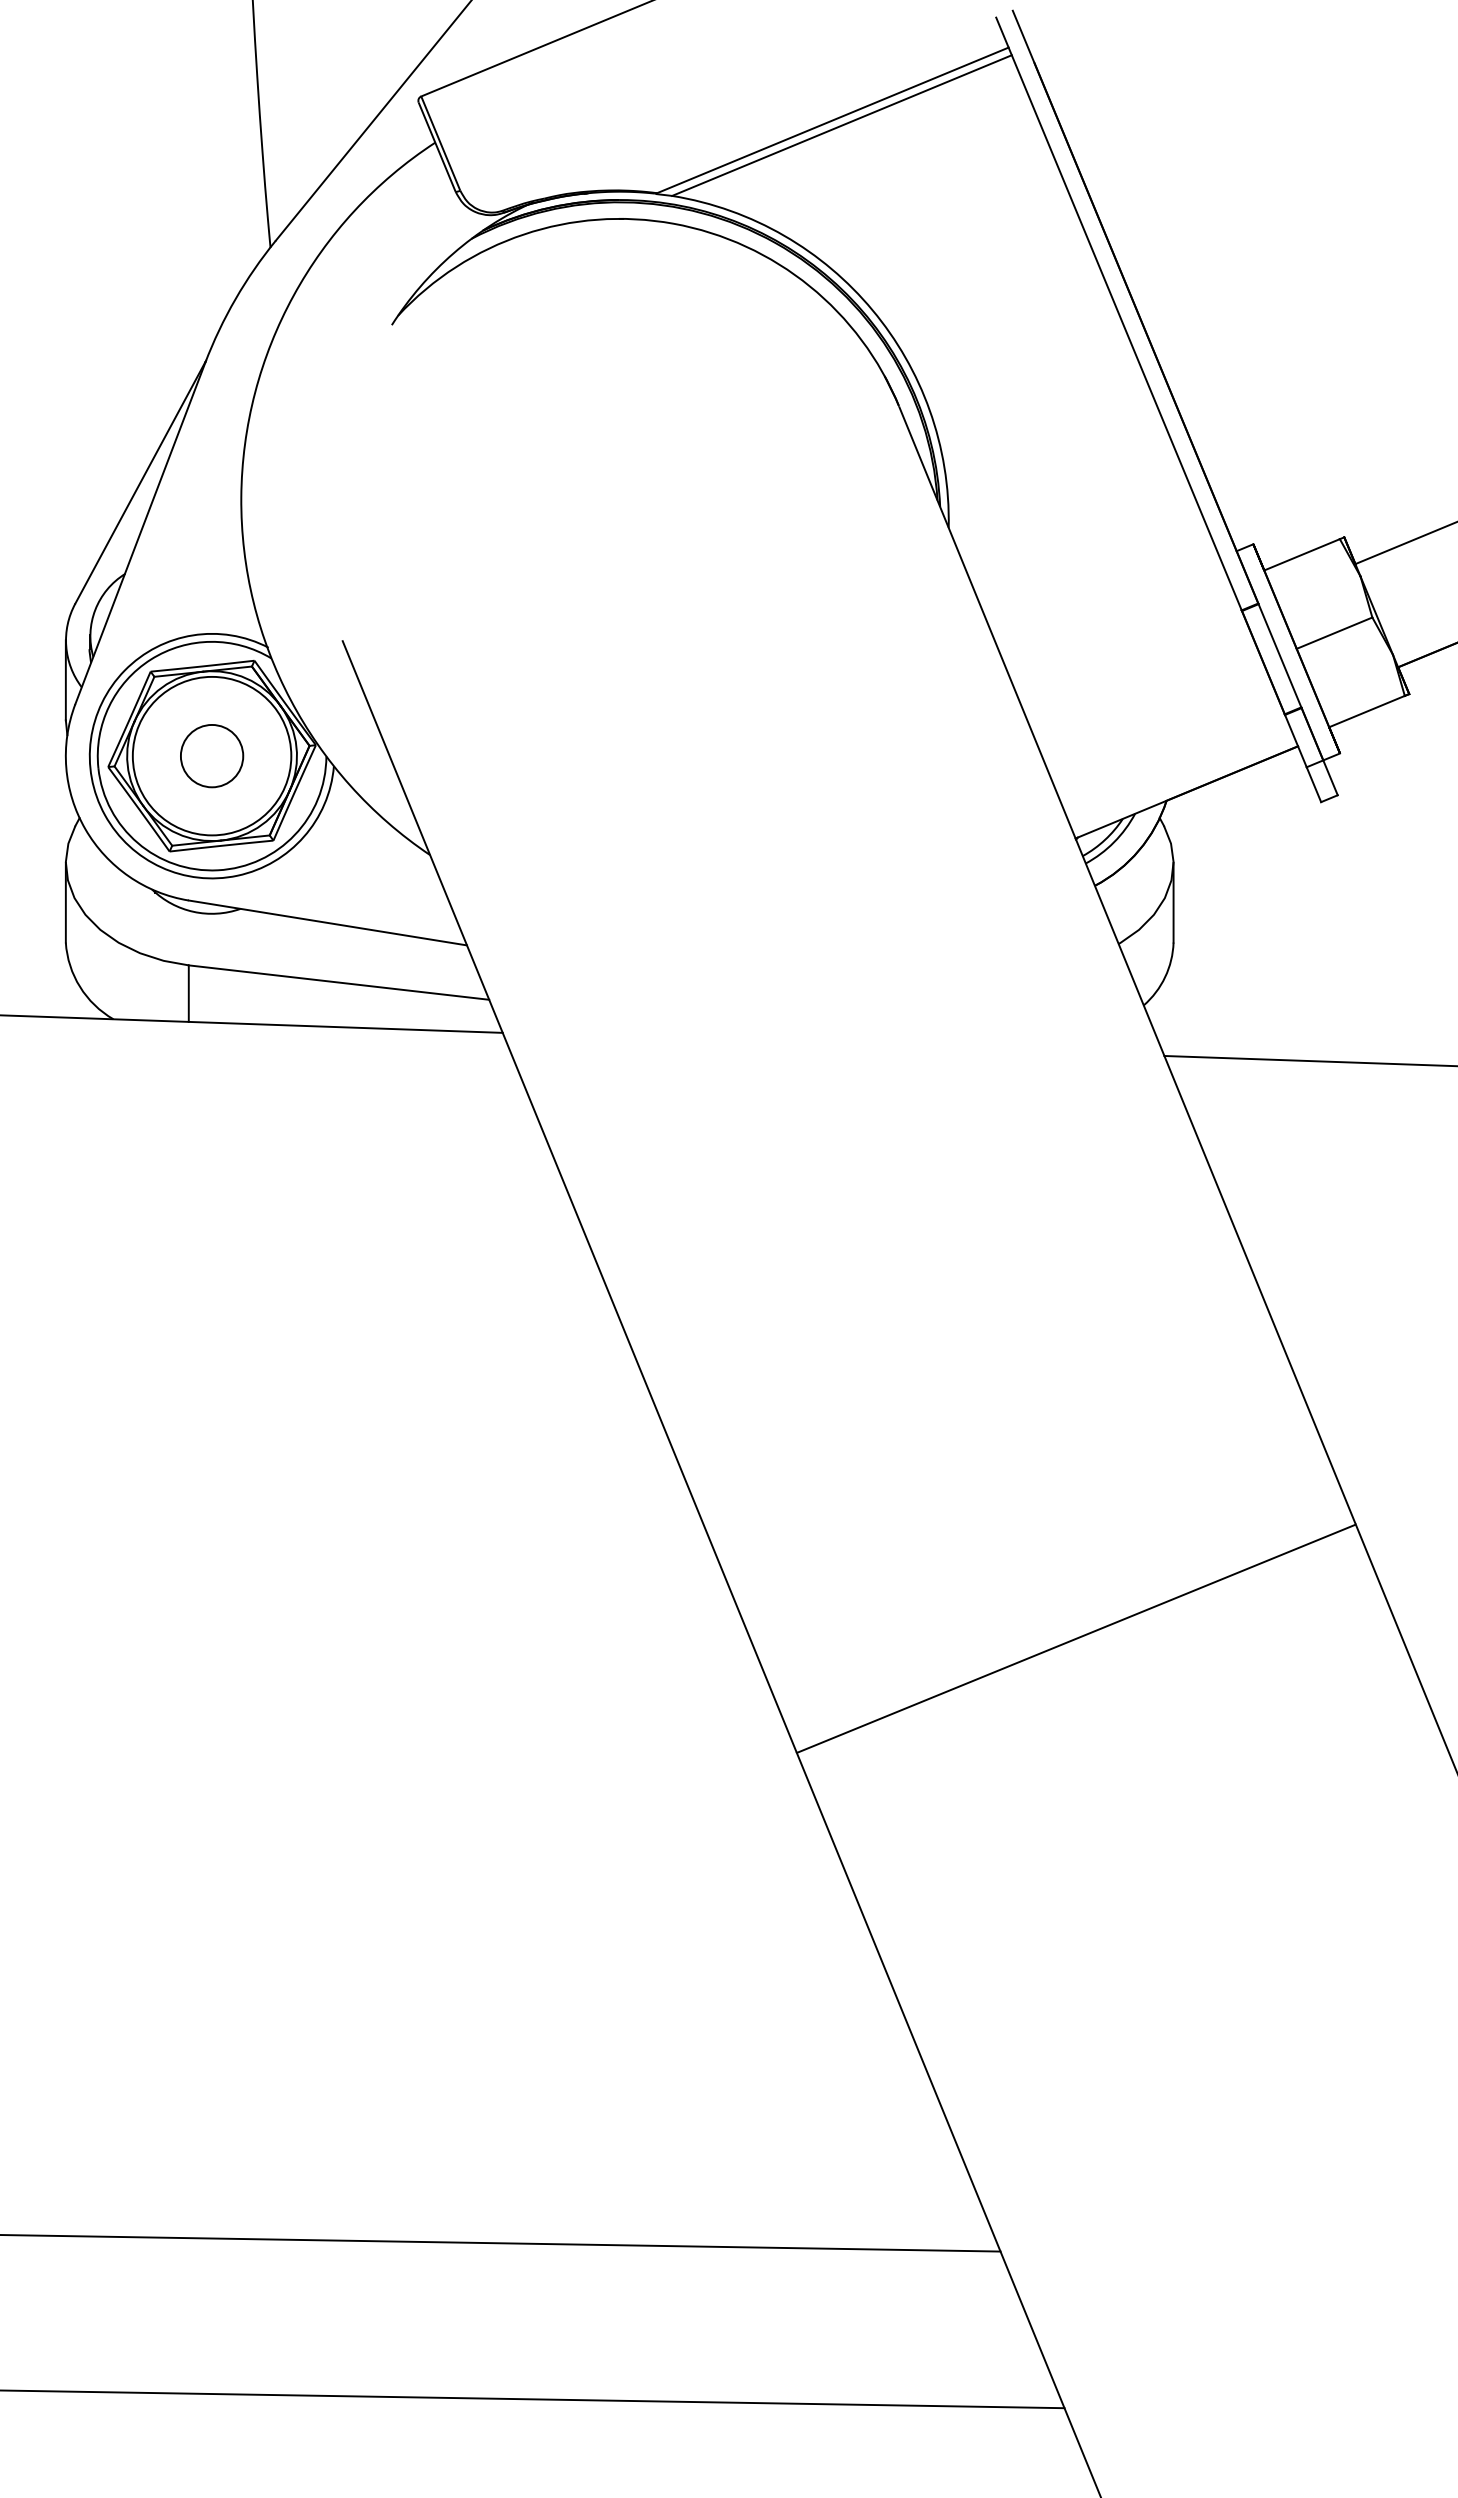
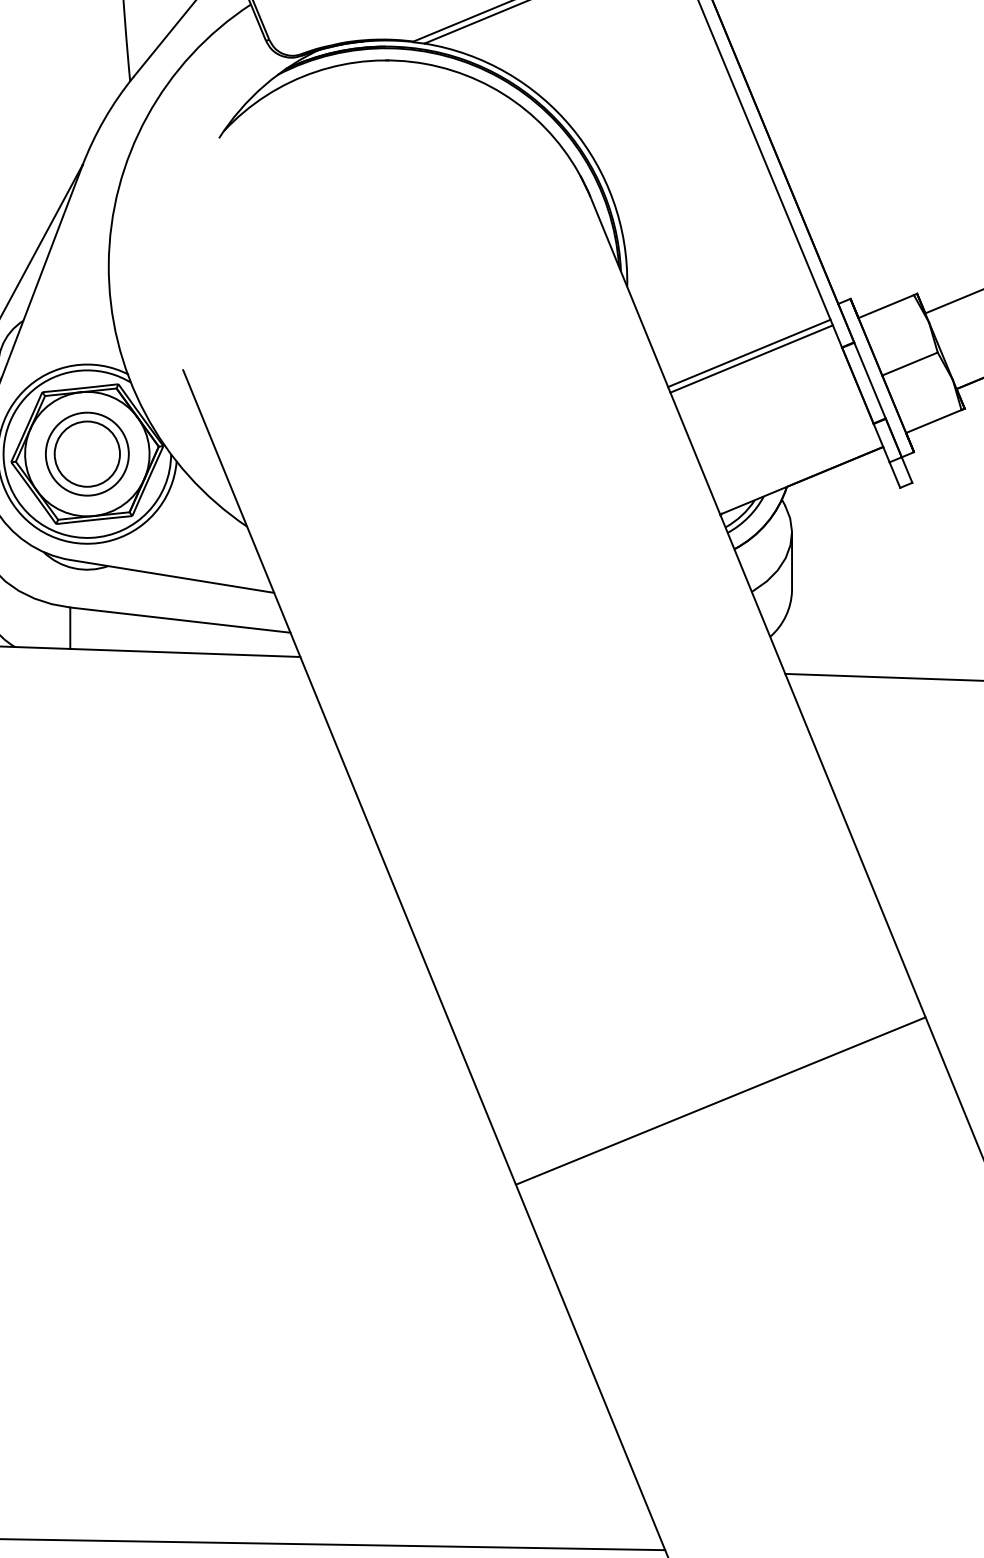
line: (1115, 618) -> (749, 353), added
line: (1118, 626) -> (751, 359), added
circle: (211, 755) -> (86, 453), size x0.71
circle: (211, 755) -> (86, 453), size x1.43

